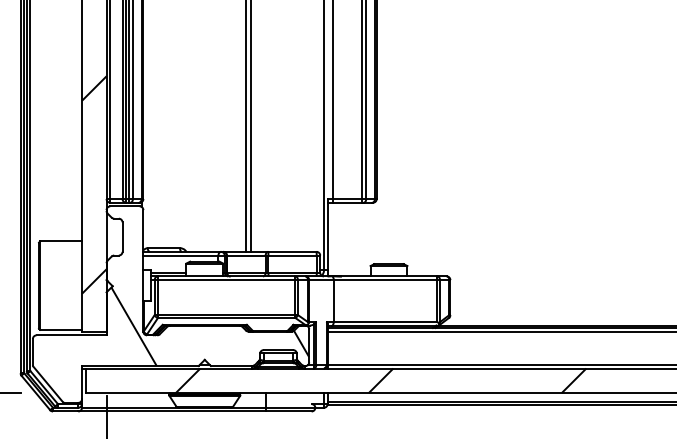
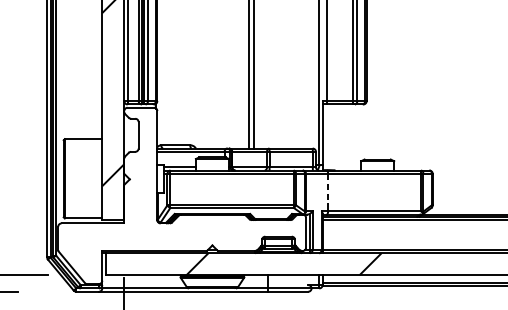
line: (333, 300) -> (327, 192), solid -> dashed
hatch: (207, 322) -> (214, 211), removed

